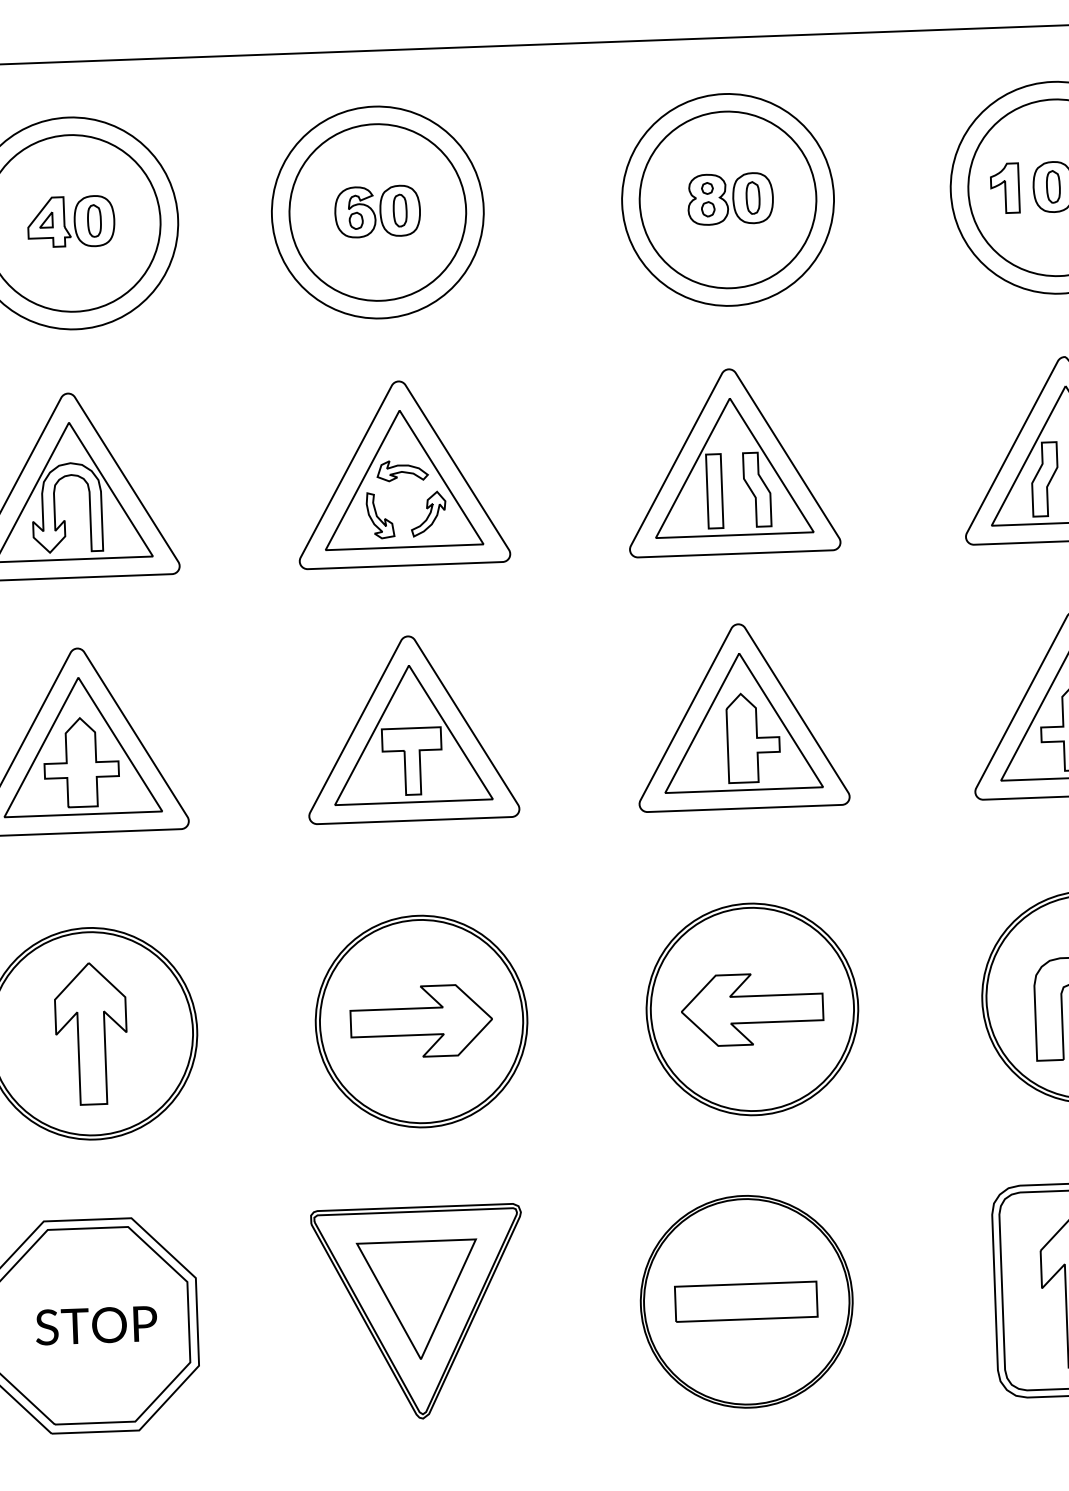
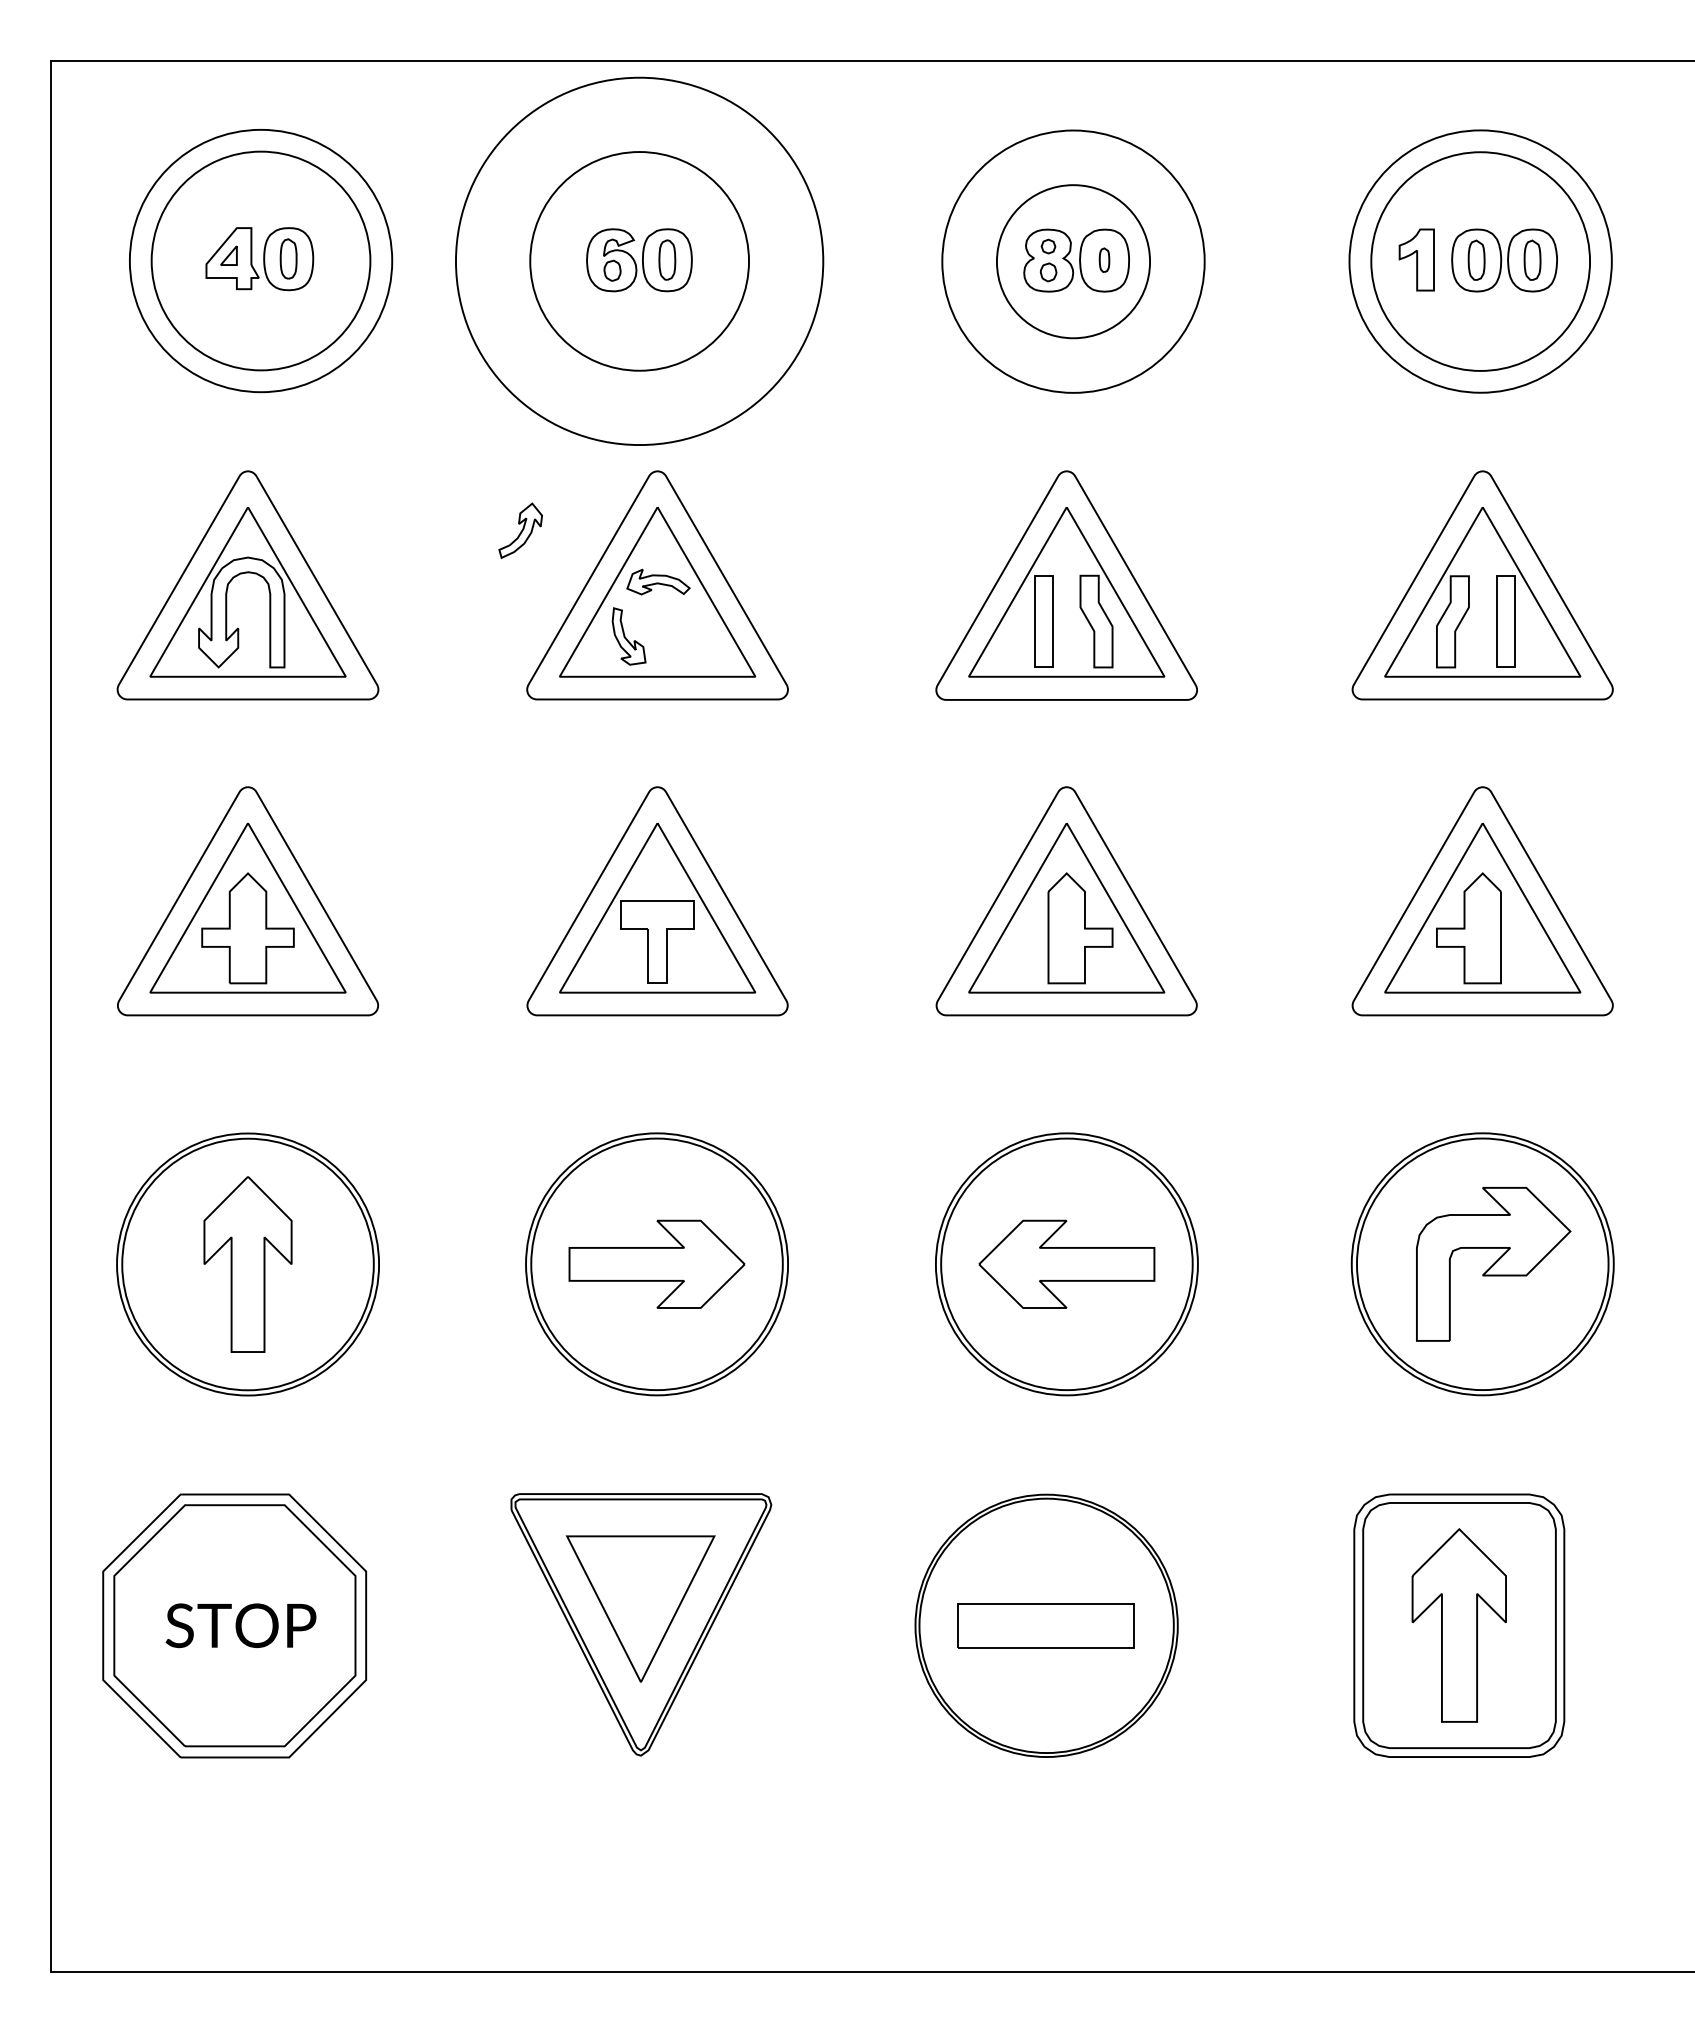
part: (753, 197) -> (1104, 259), size x0.6
circle: (728, 199) -> (1073, 261), size x0.7
circle: (377, 212) -> (639, 261), size x1.4
part: (428, 513) -> (520, 530), moved

